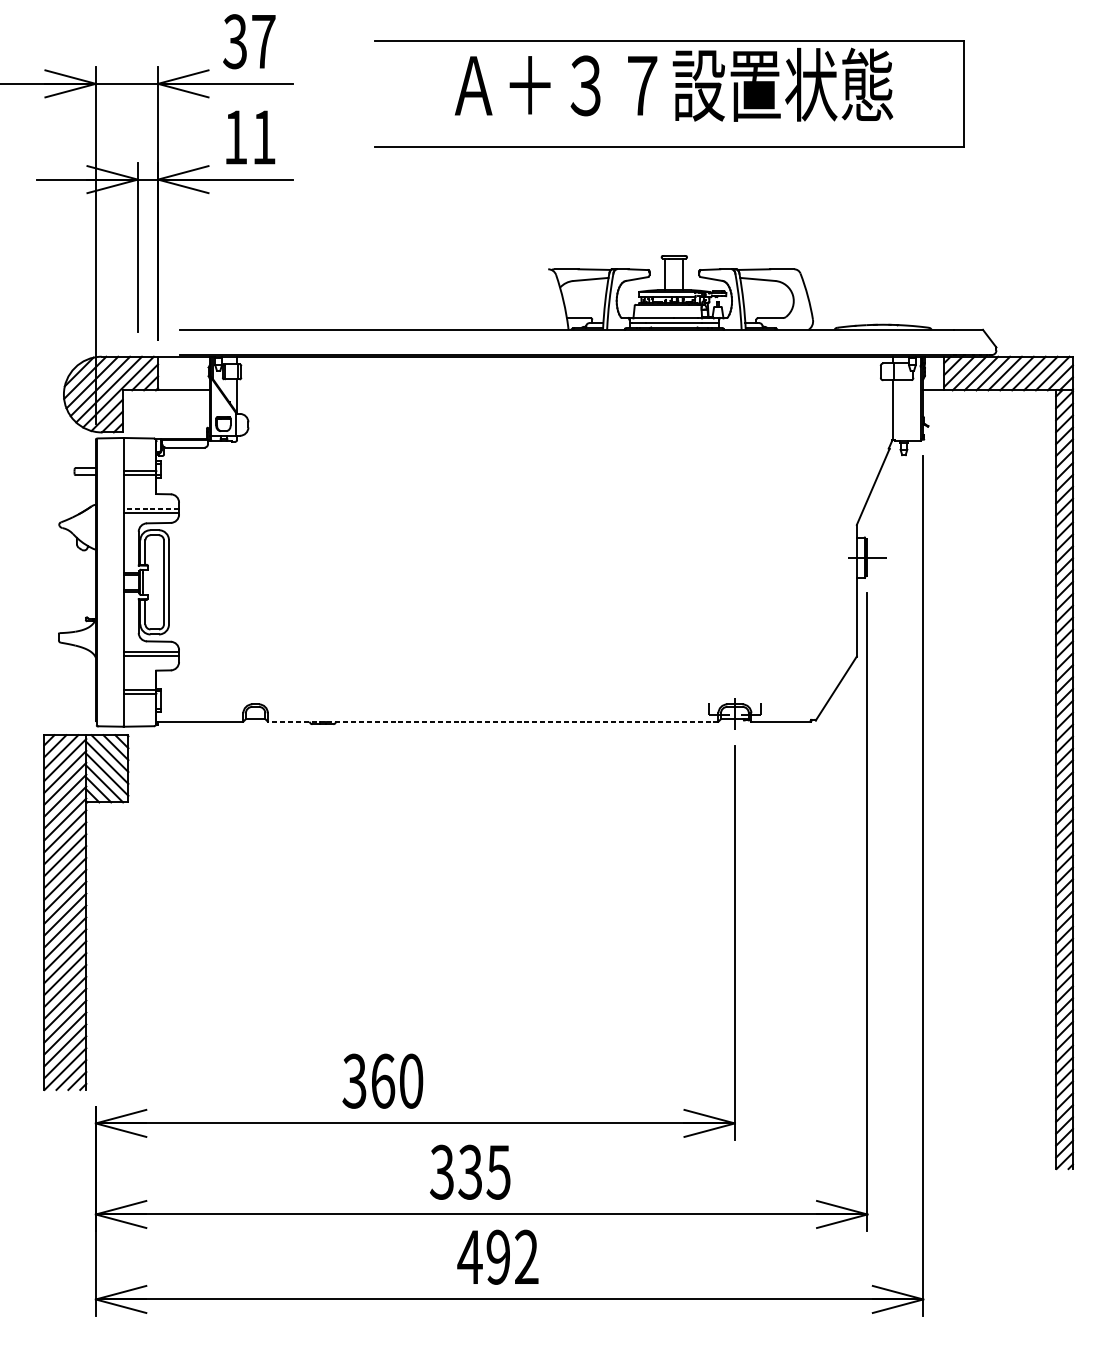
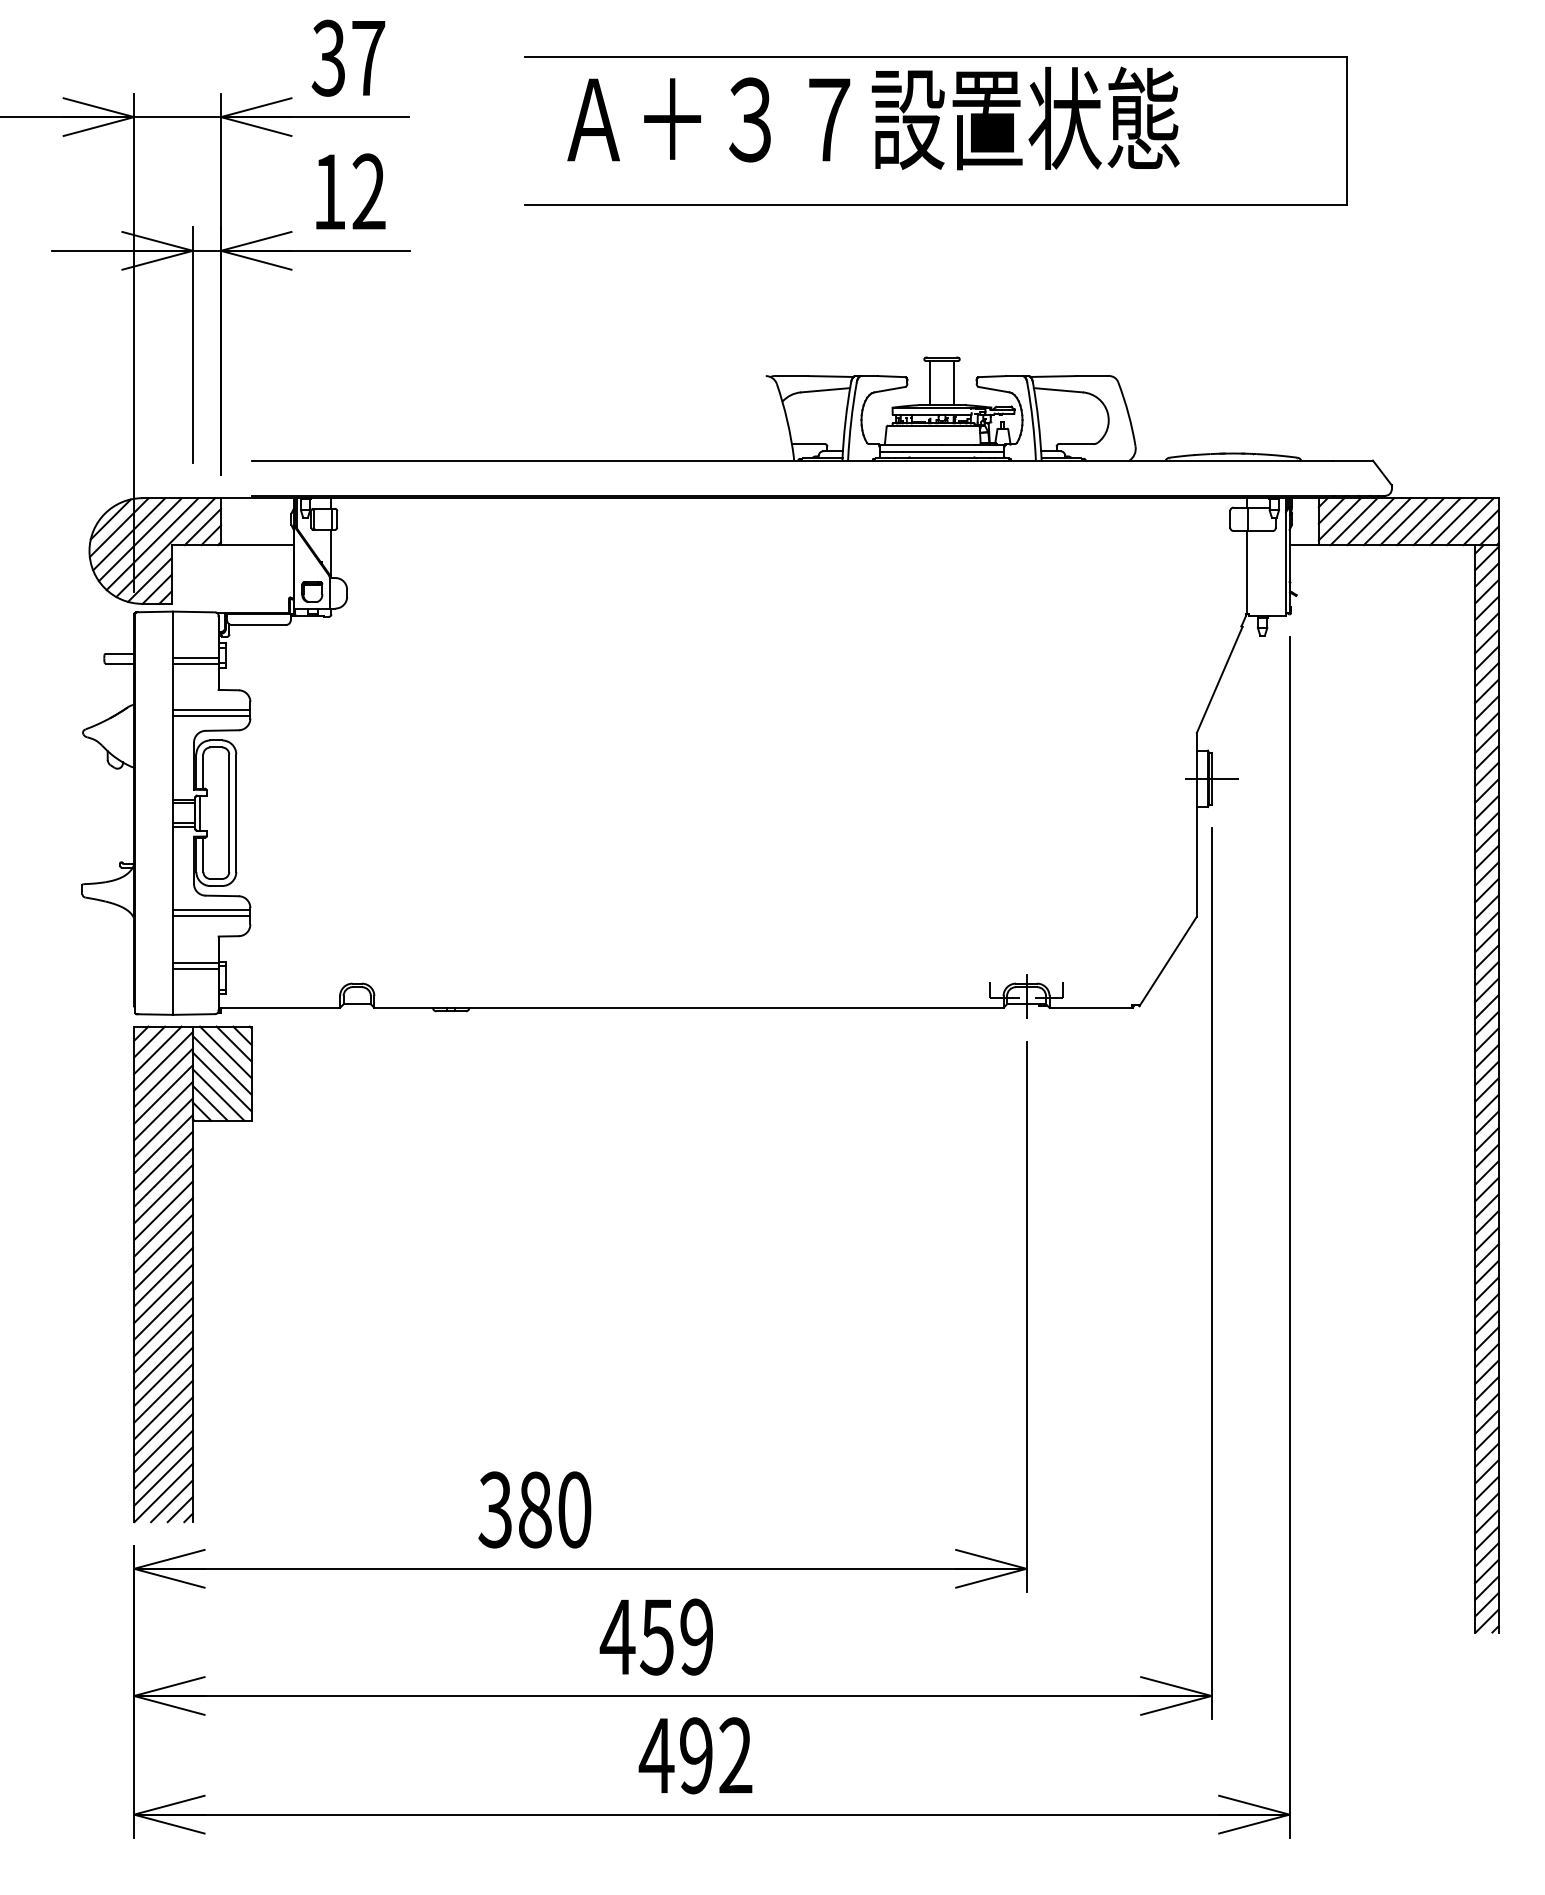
text: (674, 84) -> (873, 118), moved
text: (263, 137) -> (368, 191), 11 -> 12
line: (151, 508) -> (211, 710), dashed -> solid
line: (492, 721) -> (688, 1007), dashed -> solid
part: (86, 912) -> (192, 1274), moved
text: (383, 1080) -> (535, 1509), 360 -> 380
text: (469, 1171) -> (656, 1636), 335 -> 459

